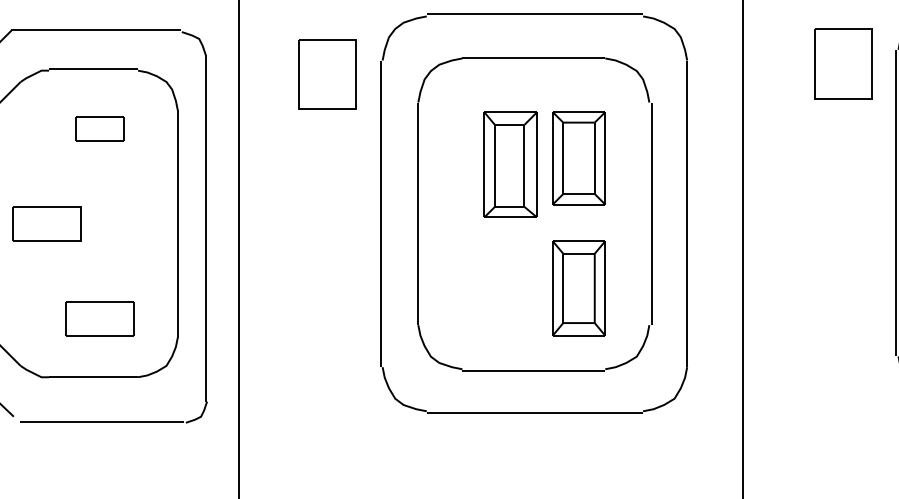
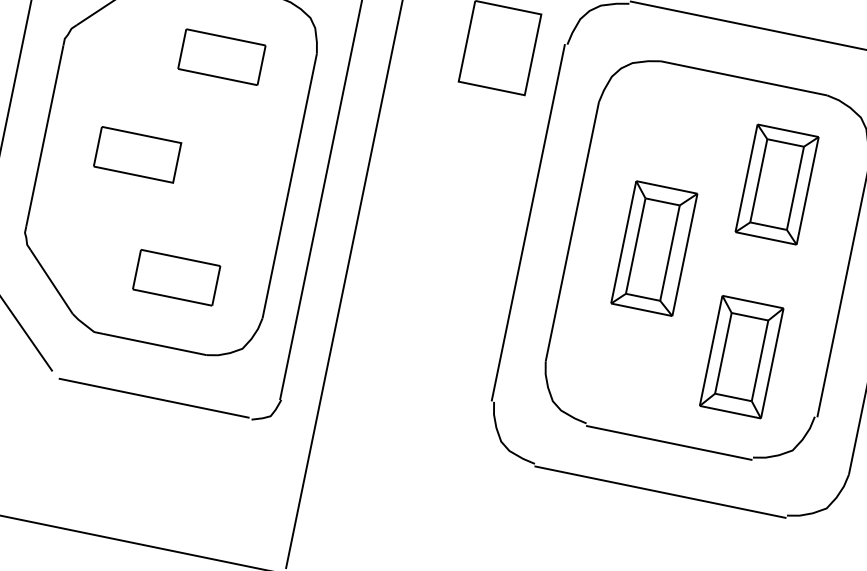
part: (99, 128) -> (221, 56), size x1.43
part: (578, 158) -> (776, 184), moved
part: (510, 164) -> (654, 248), moved

